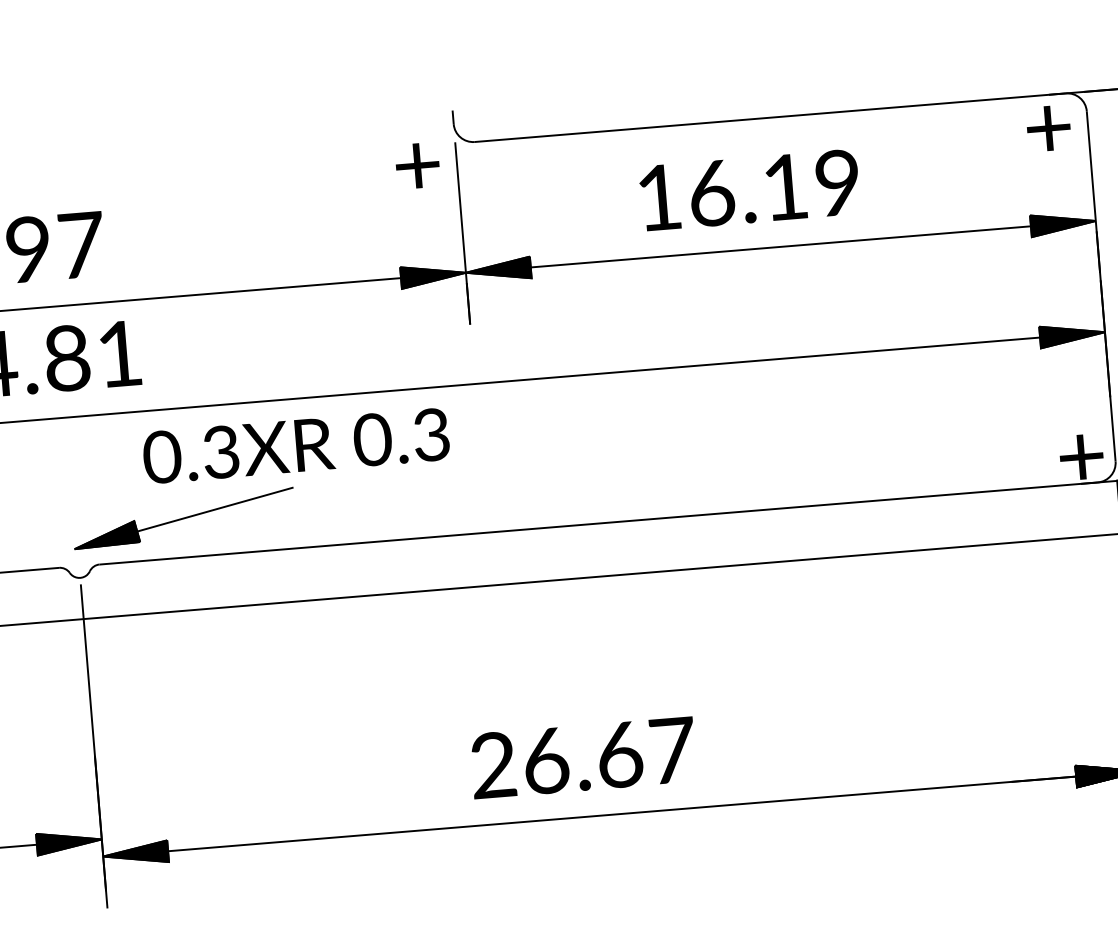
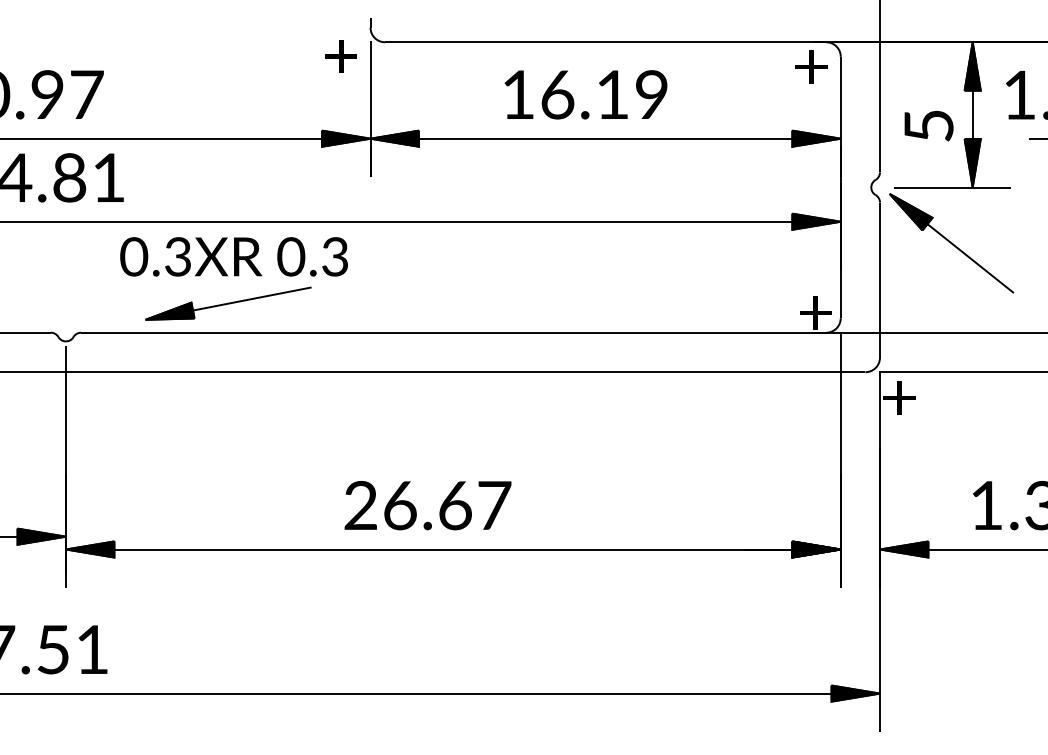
part: (184, 518) -> (228, 303), moved

